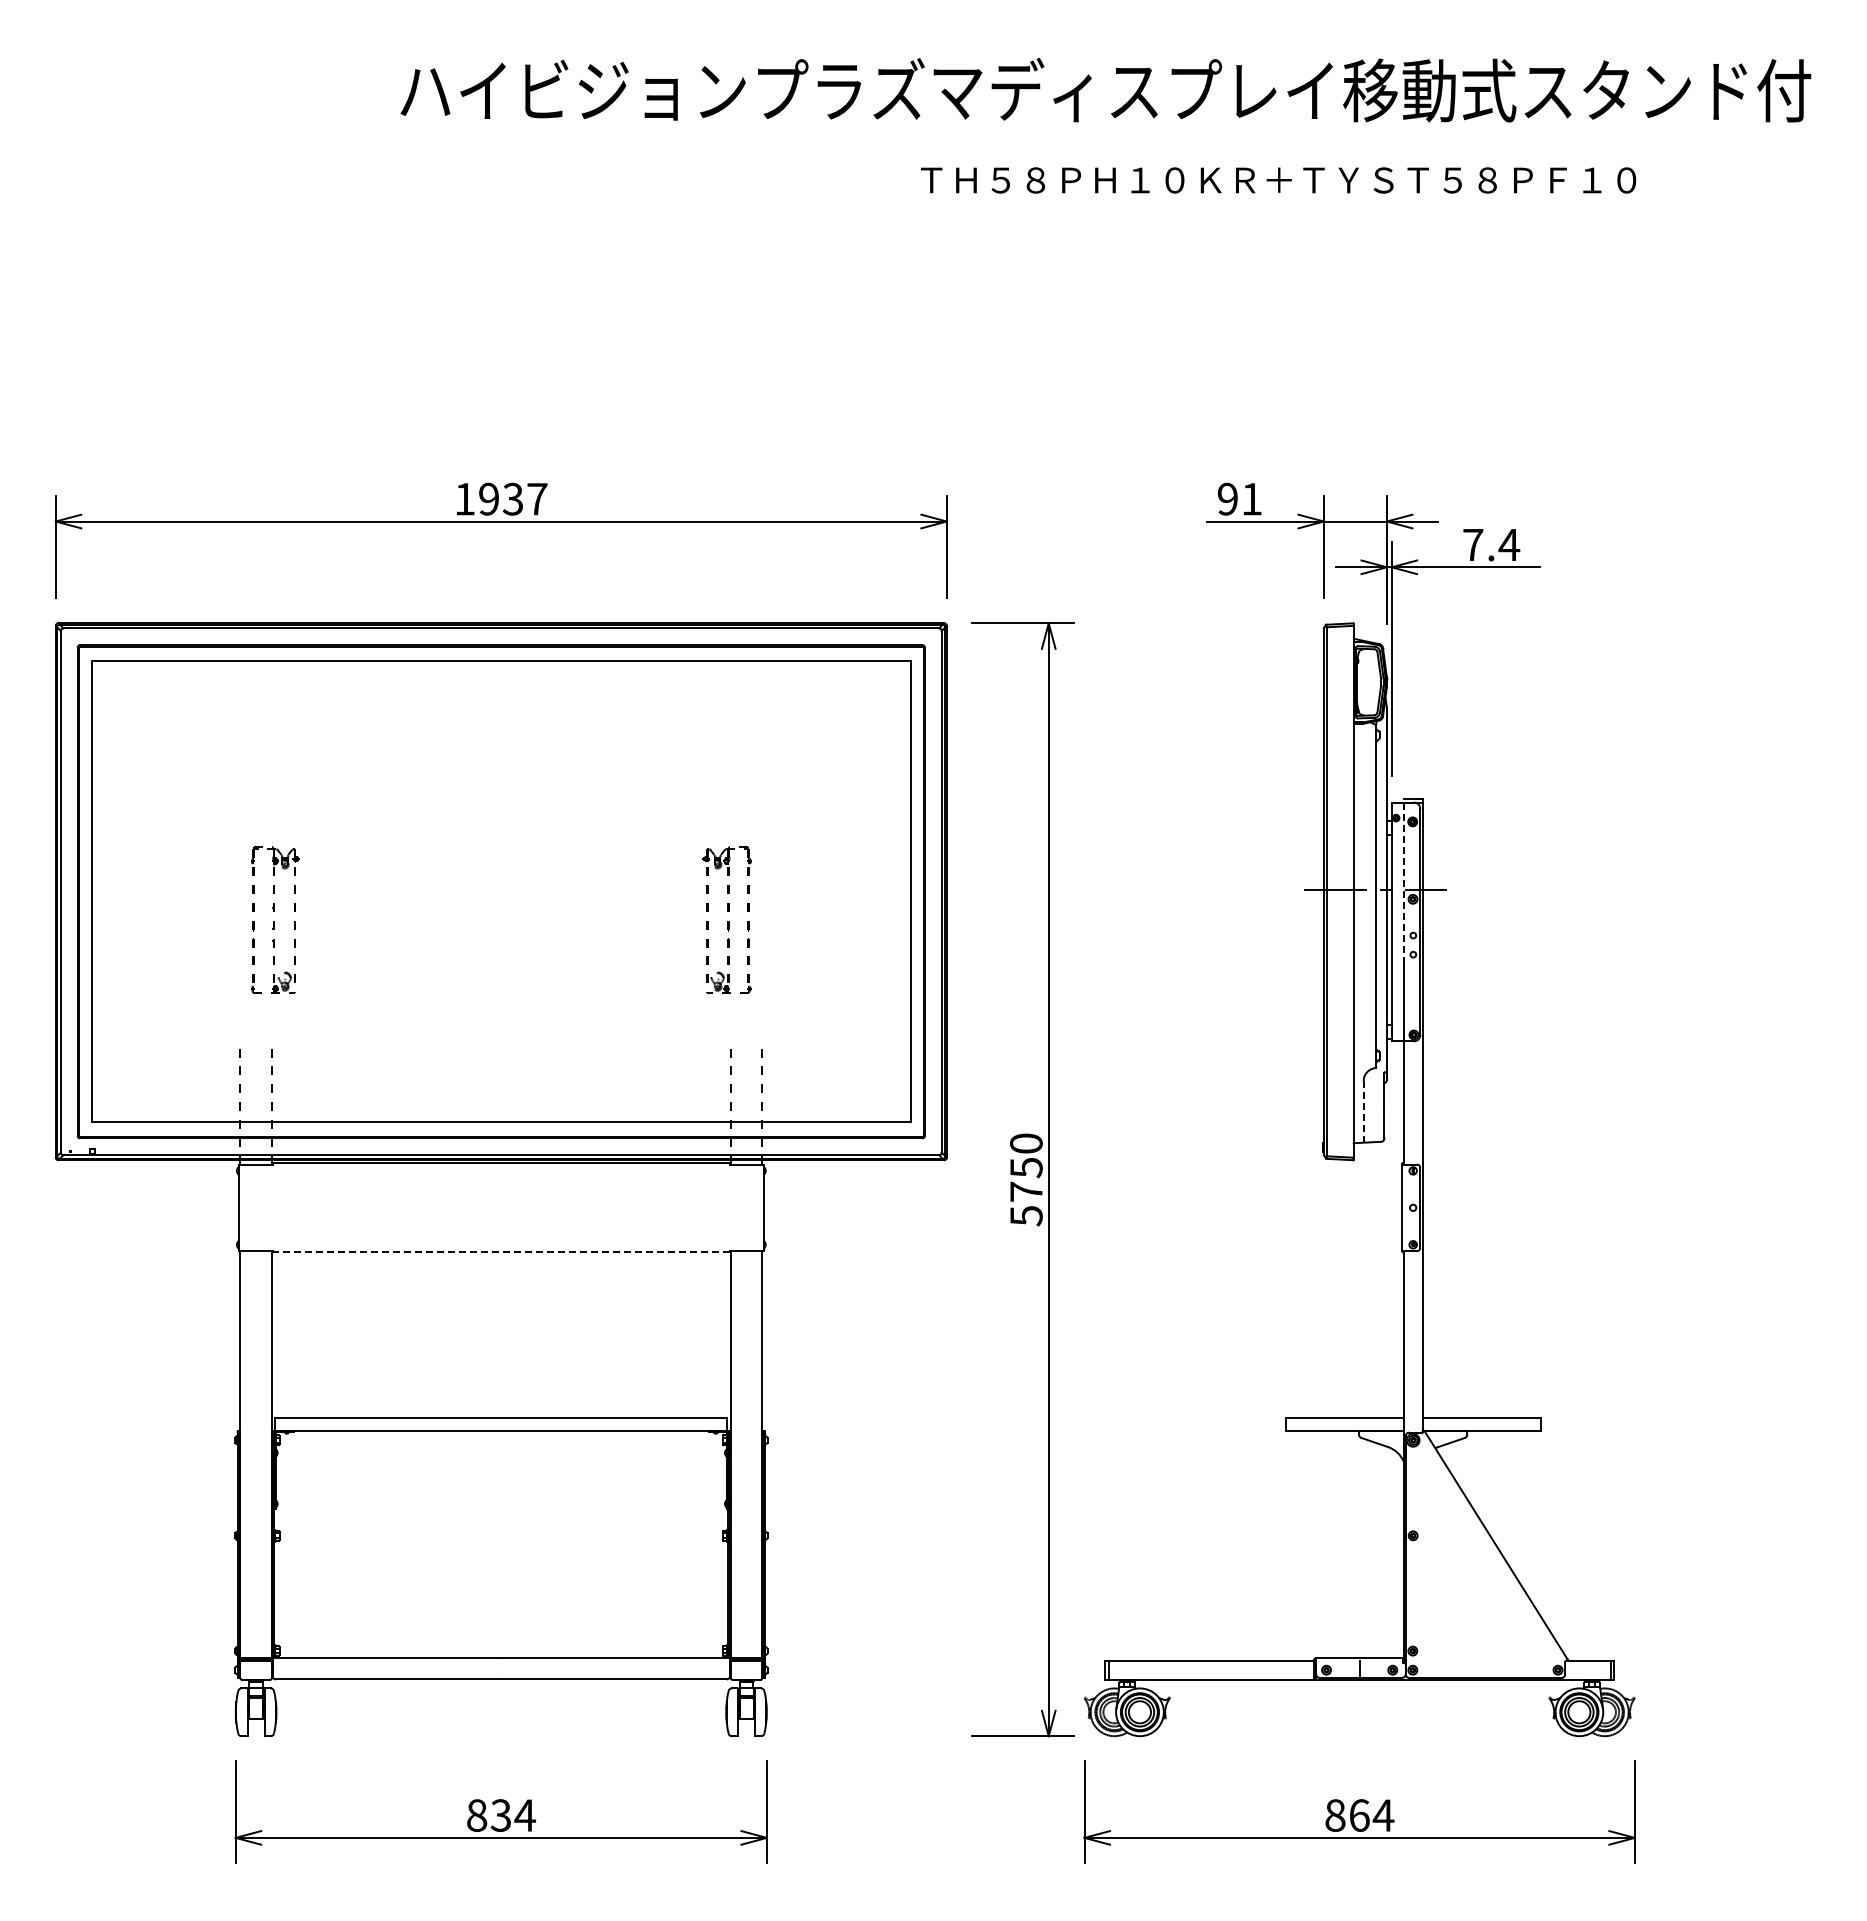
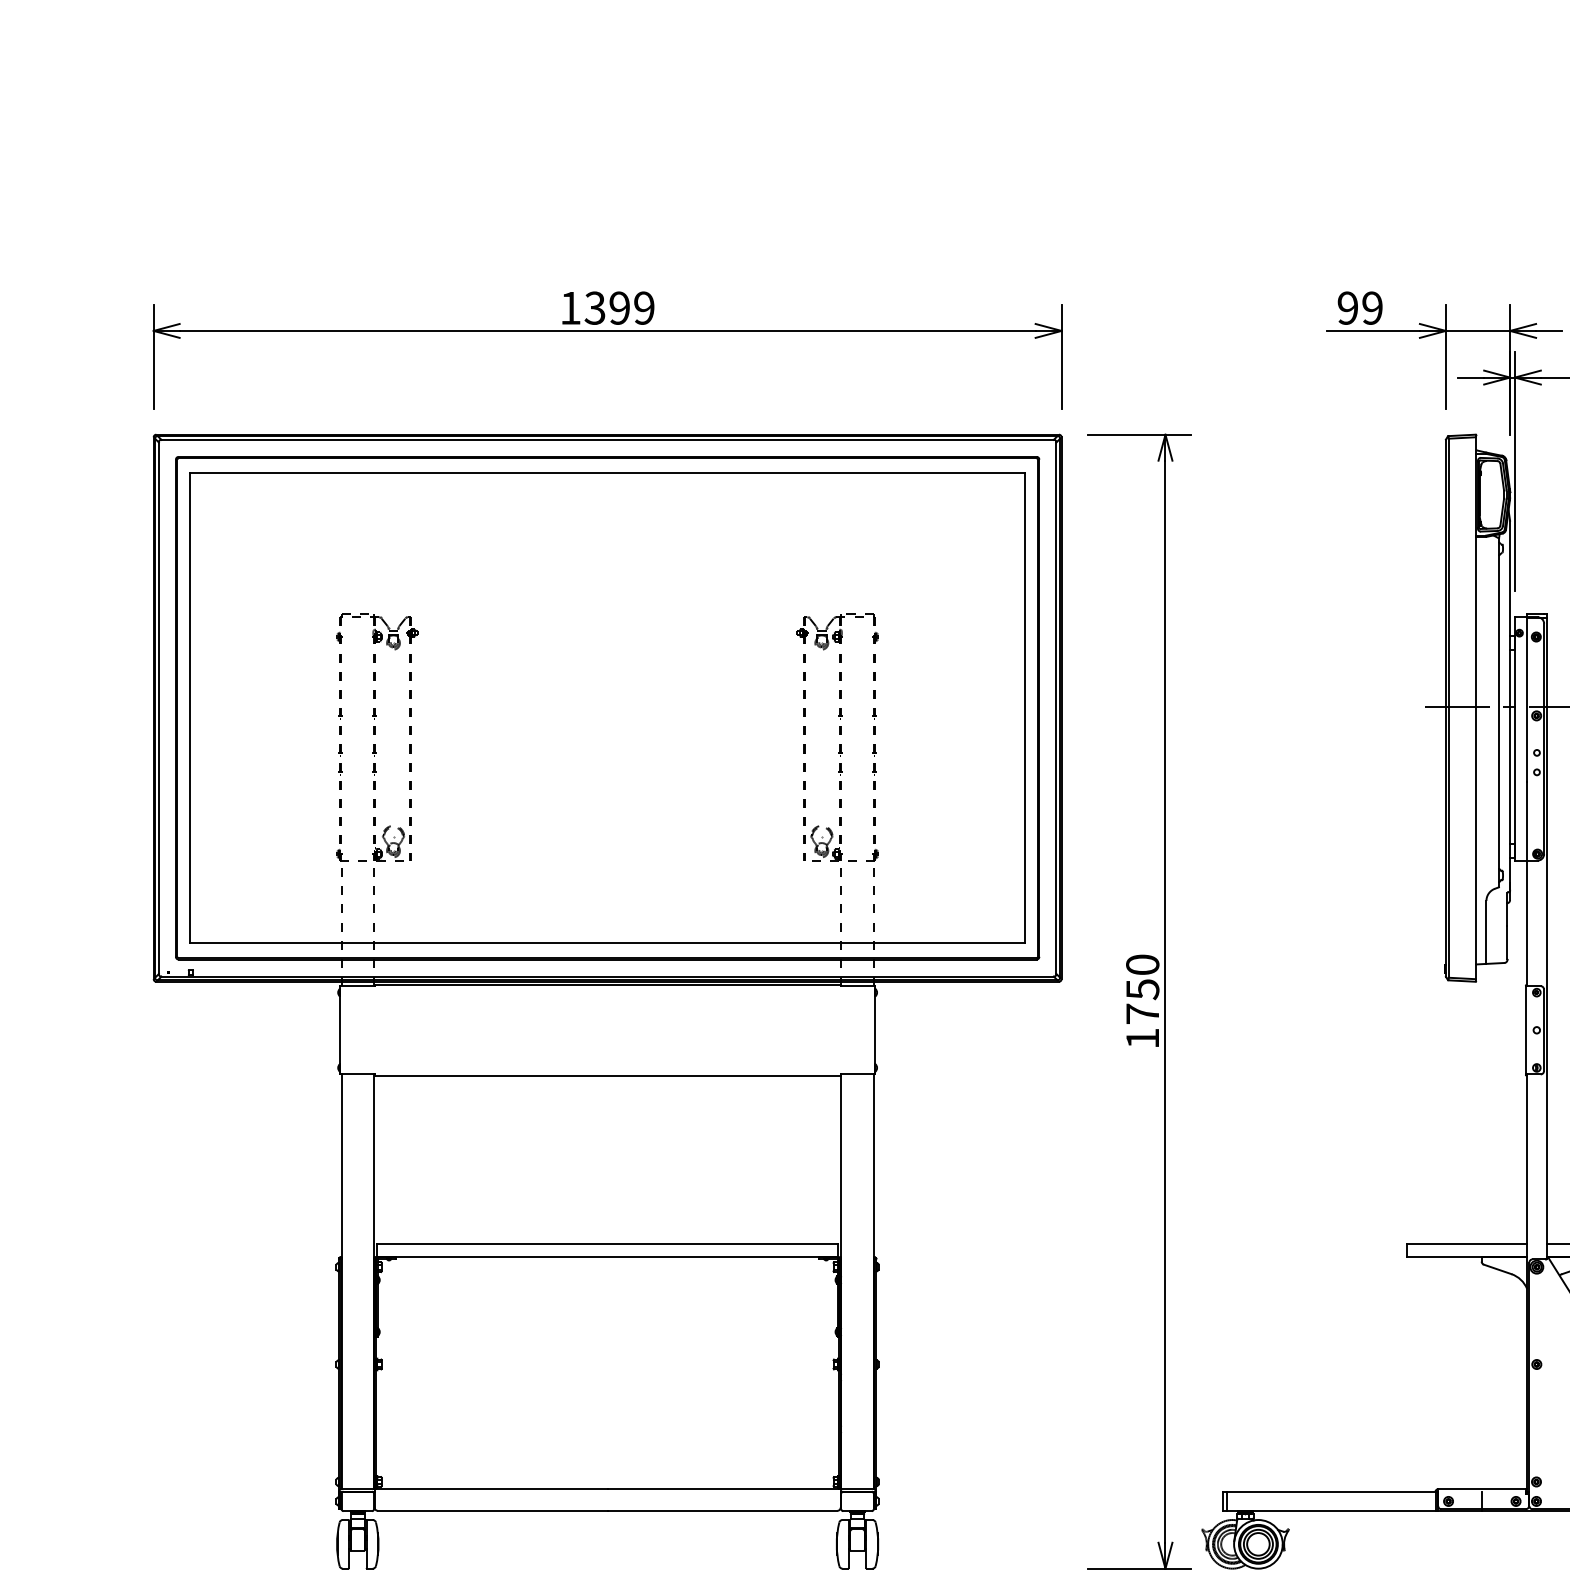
text: (512, 498) -> (619, 307), 1937 -> 1399
text: (1251, 498) -> (1372, 307), 91 -> 99
line: (1403, 880) -> (1526, 696), dashed -> solid
part: (275, 919) -> (377, 736), size x1.67
part: (726, 919) -> (837, 736), size x1.67
line: (1363, 1111) -> (1486, 932), dashed -> solid
text: (1026, 1216) -> (1142, 1039), 5750 -> 1750
line: (501, 1252) -> (607, 1075), dashed -> solid

